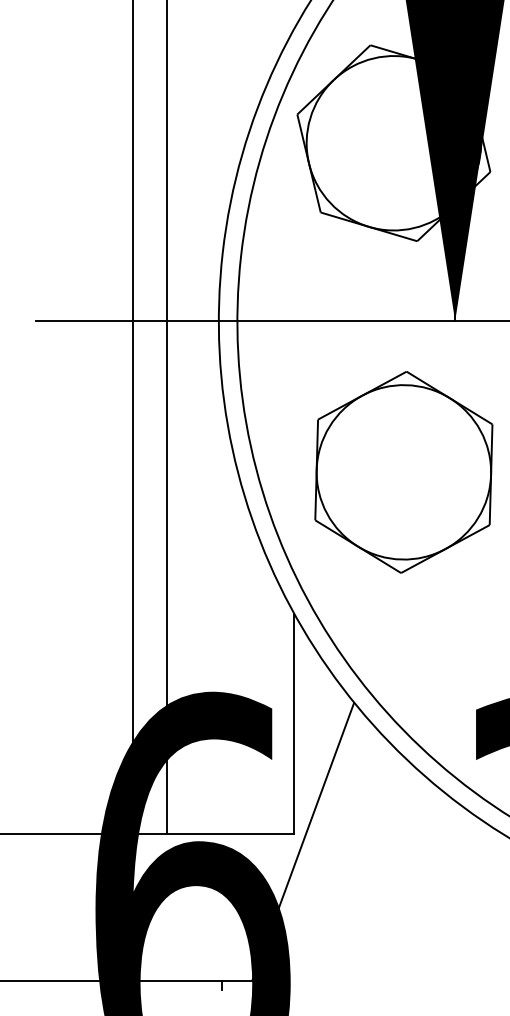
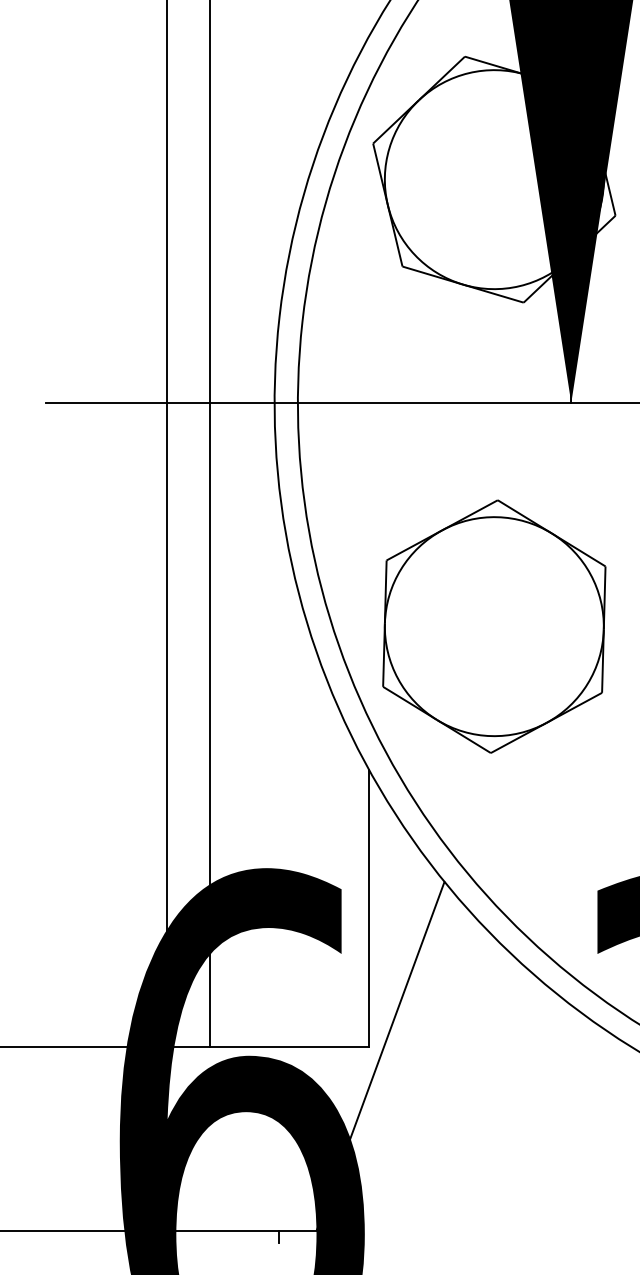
part: (403, 472) -> (493, 626), moved

